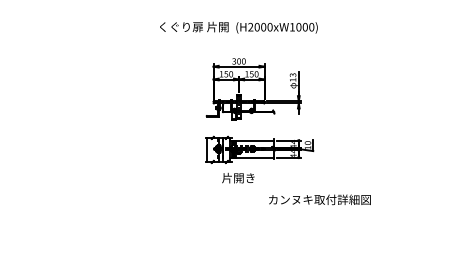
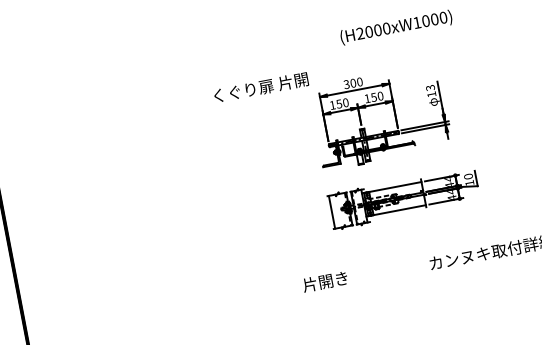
text: (194, 26) -> (261, 86), moved
text: (238, 177) -> (325, 280), moved

